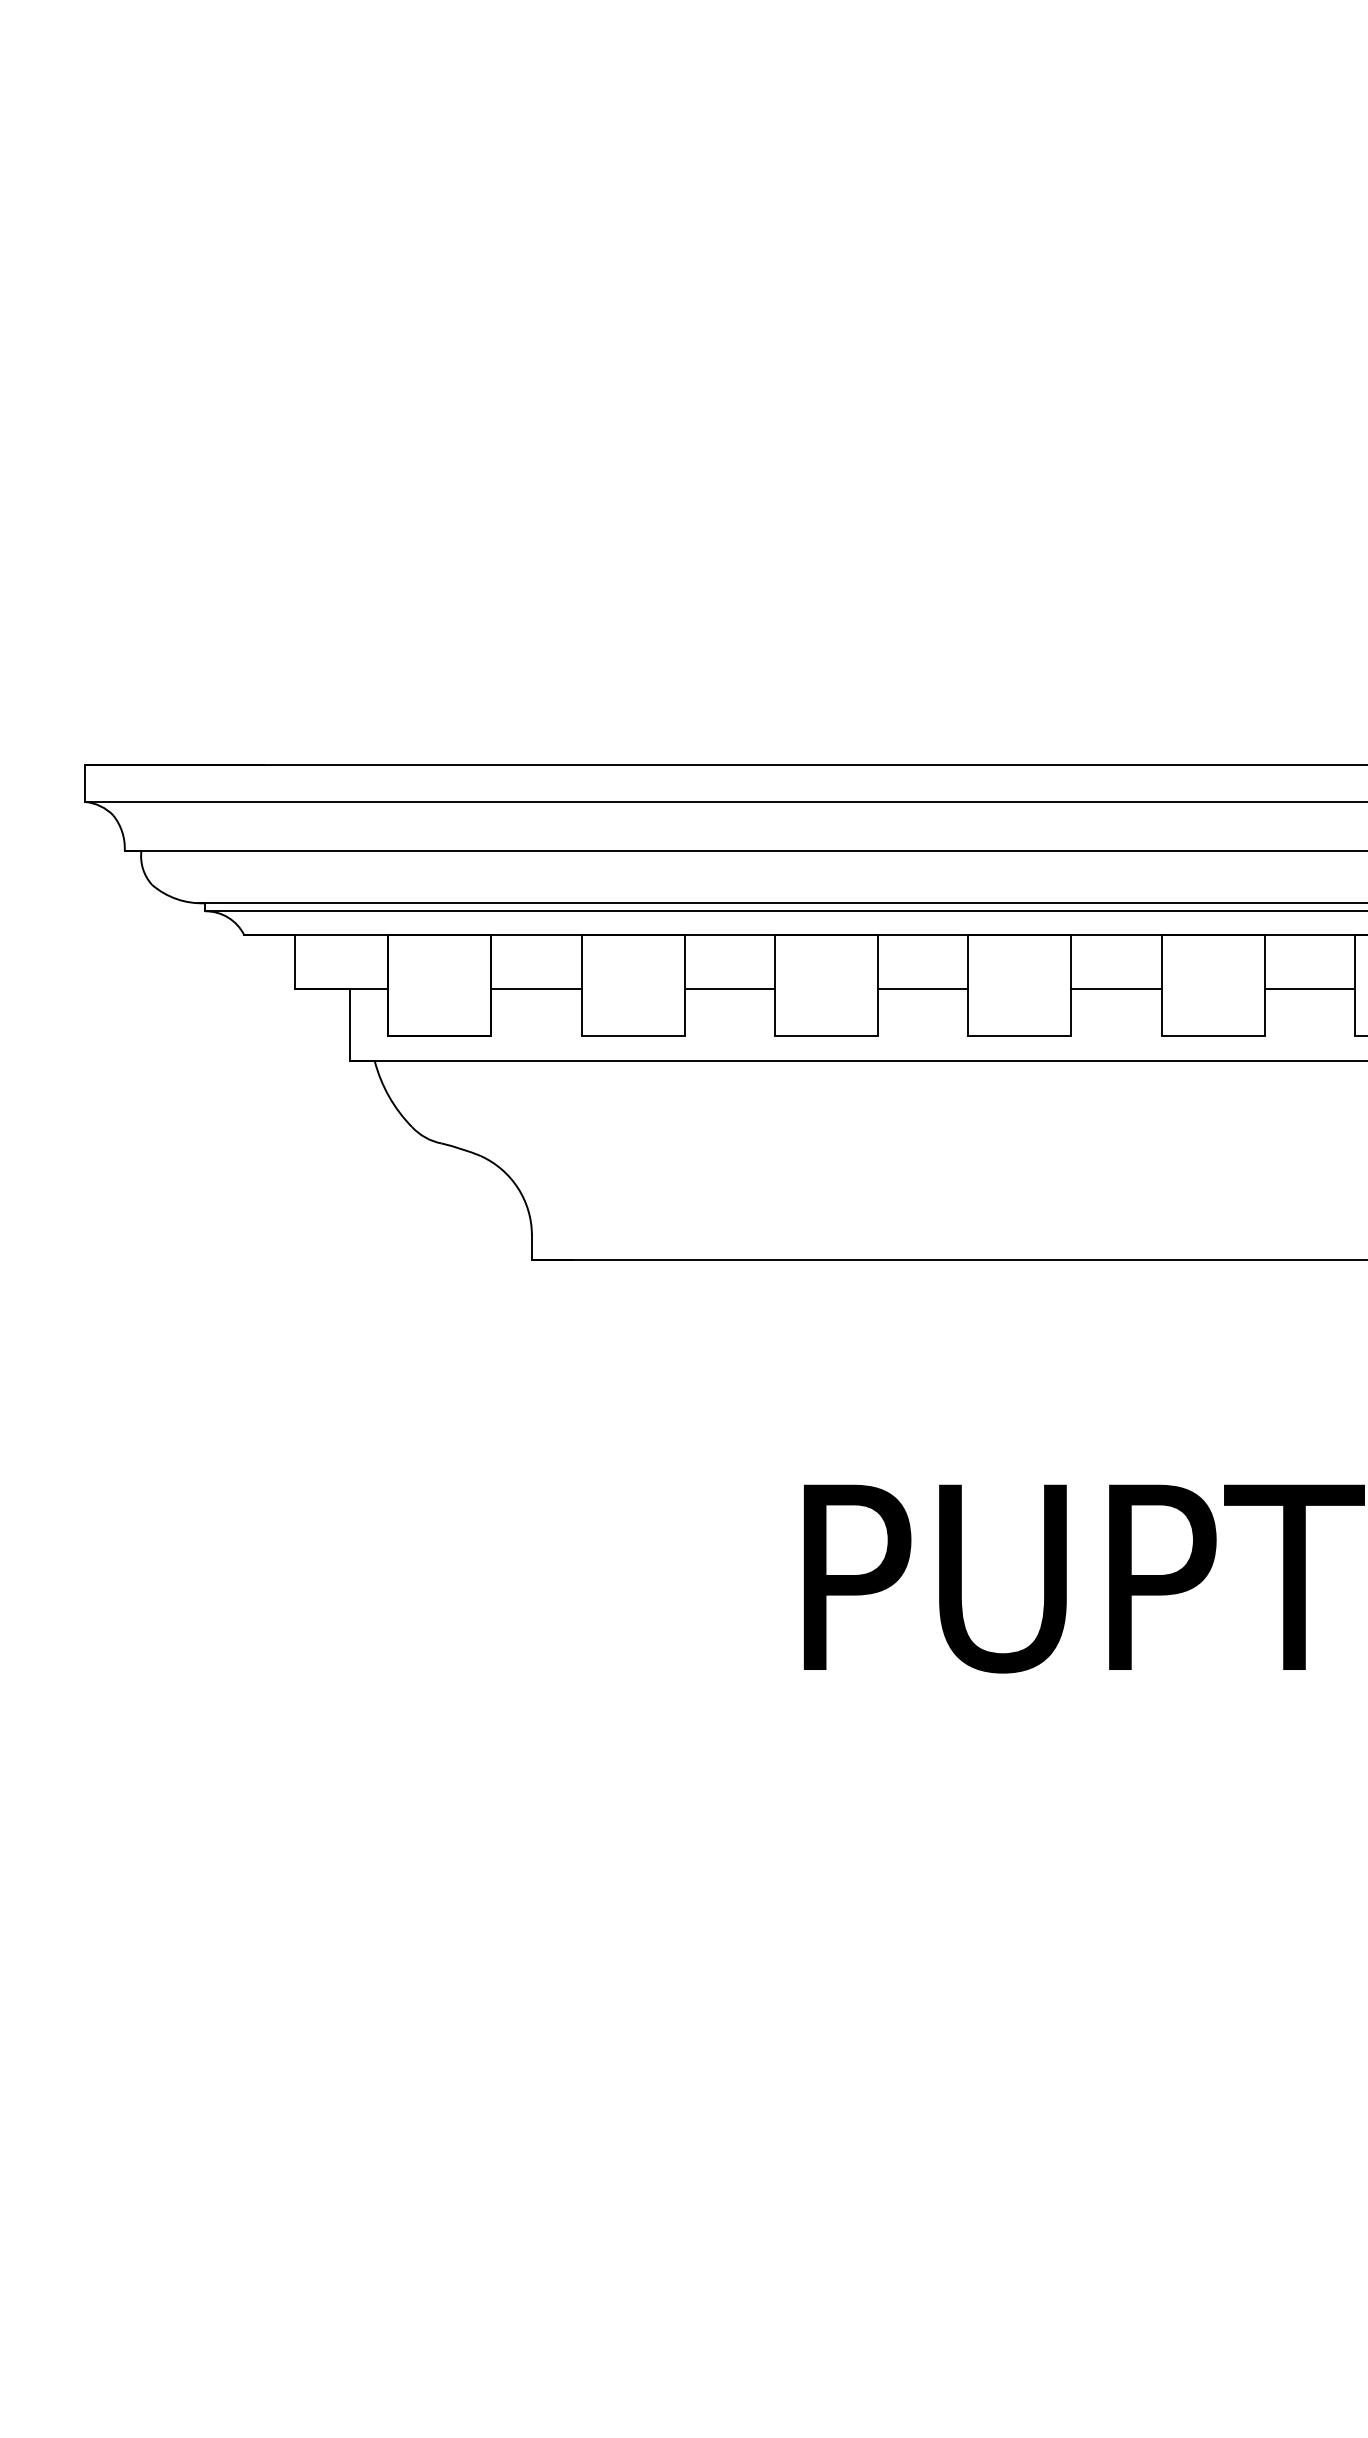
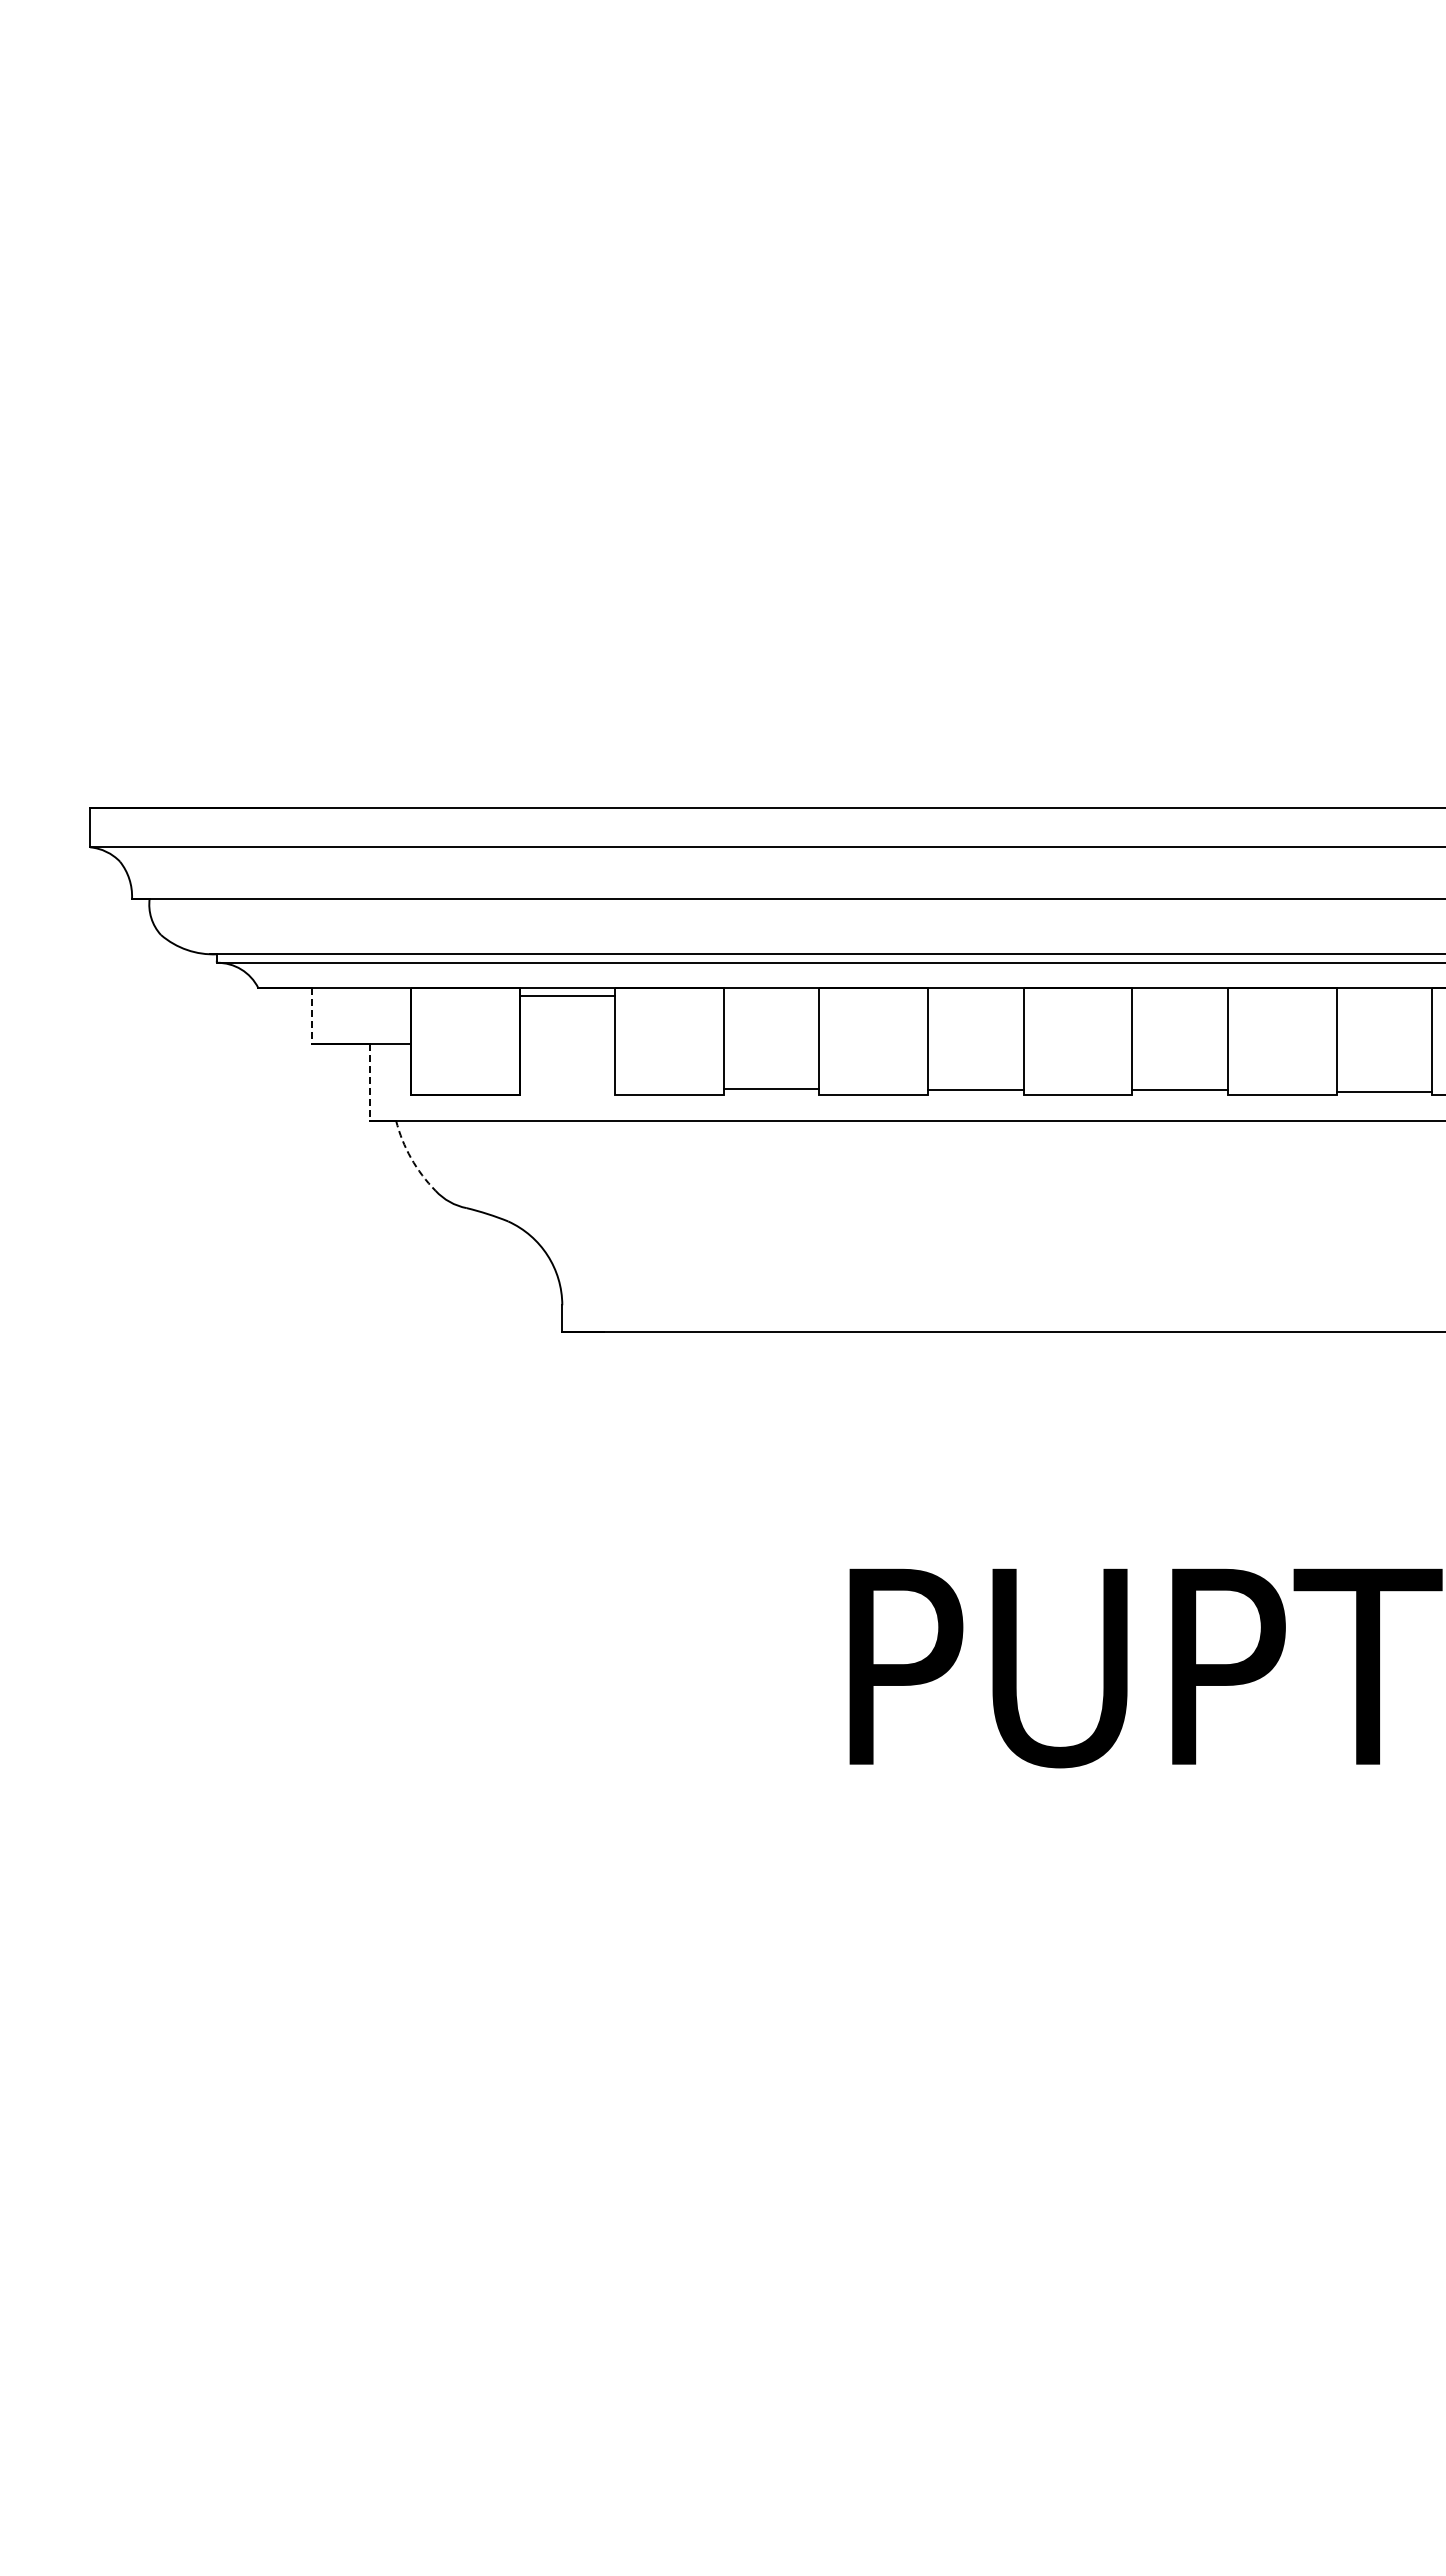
line: (295, 962) -> (312, 1016), solid -> dashed
line: (535, 988) -> (566, 996), moved
line: (729, 988) -> (771, 1089), moved
line: (922, 988) -> (975, 1090), moved
line: (1115, 988) -> (1179, 1090), moved
line: (1309, 988) -> (1384, 1092), moved
line: (349, 1024) -> (369, 1082), solid -> dashed
arc: (389, 1096) -> (411, 1158), solid -> dashed

